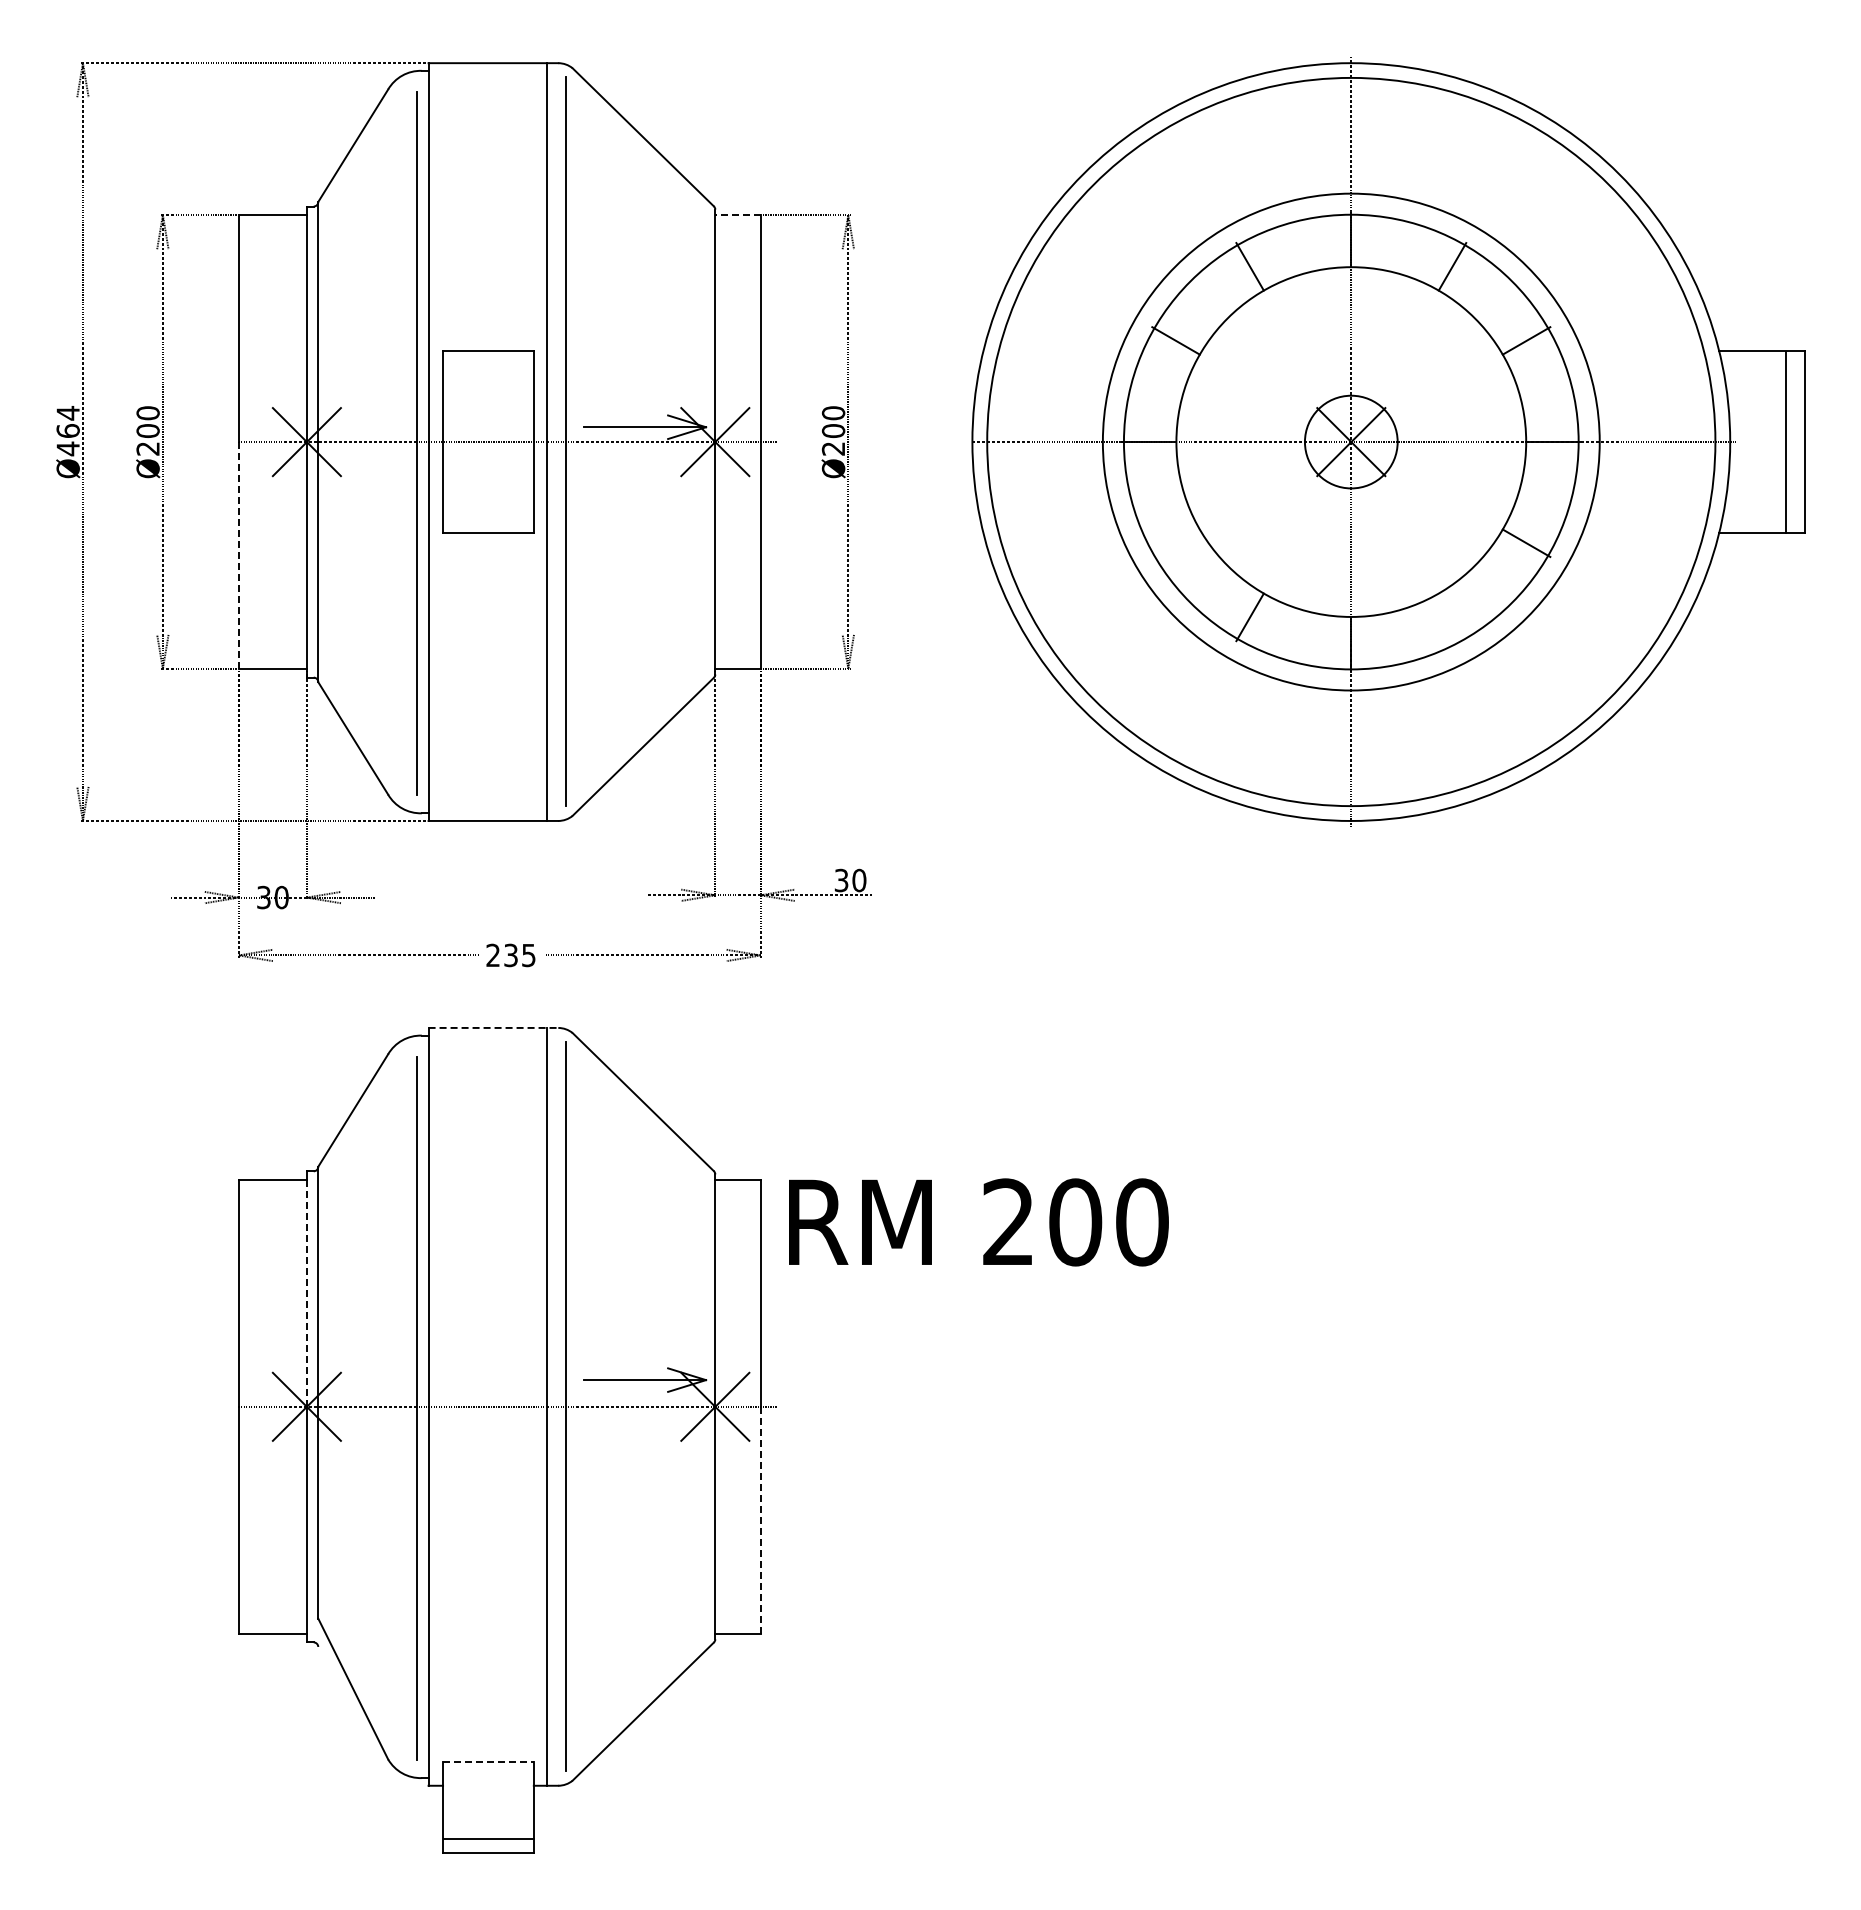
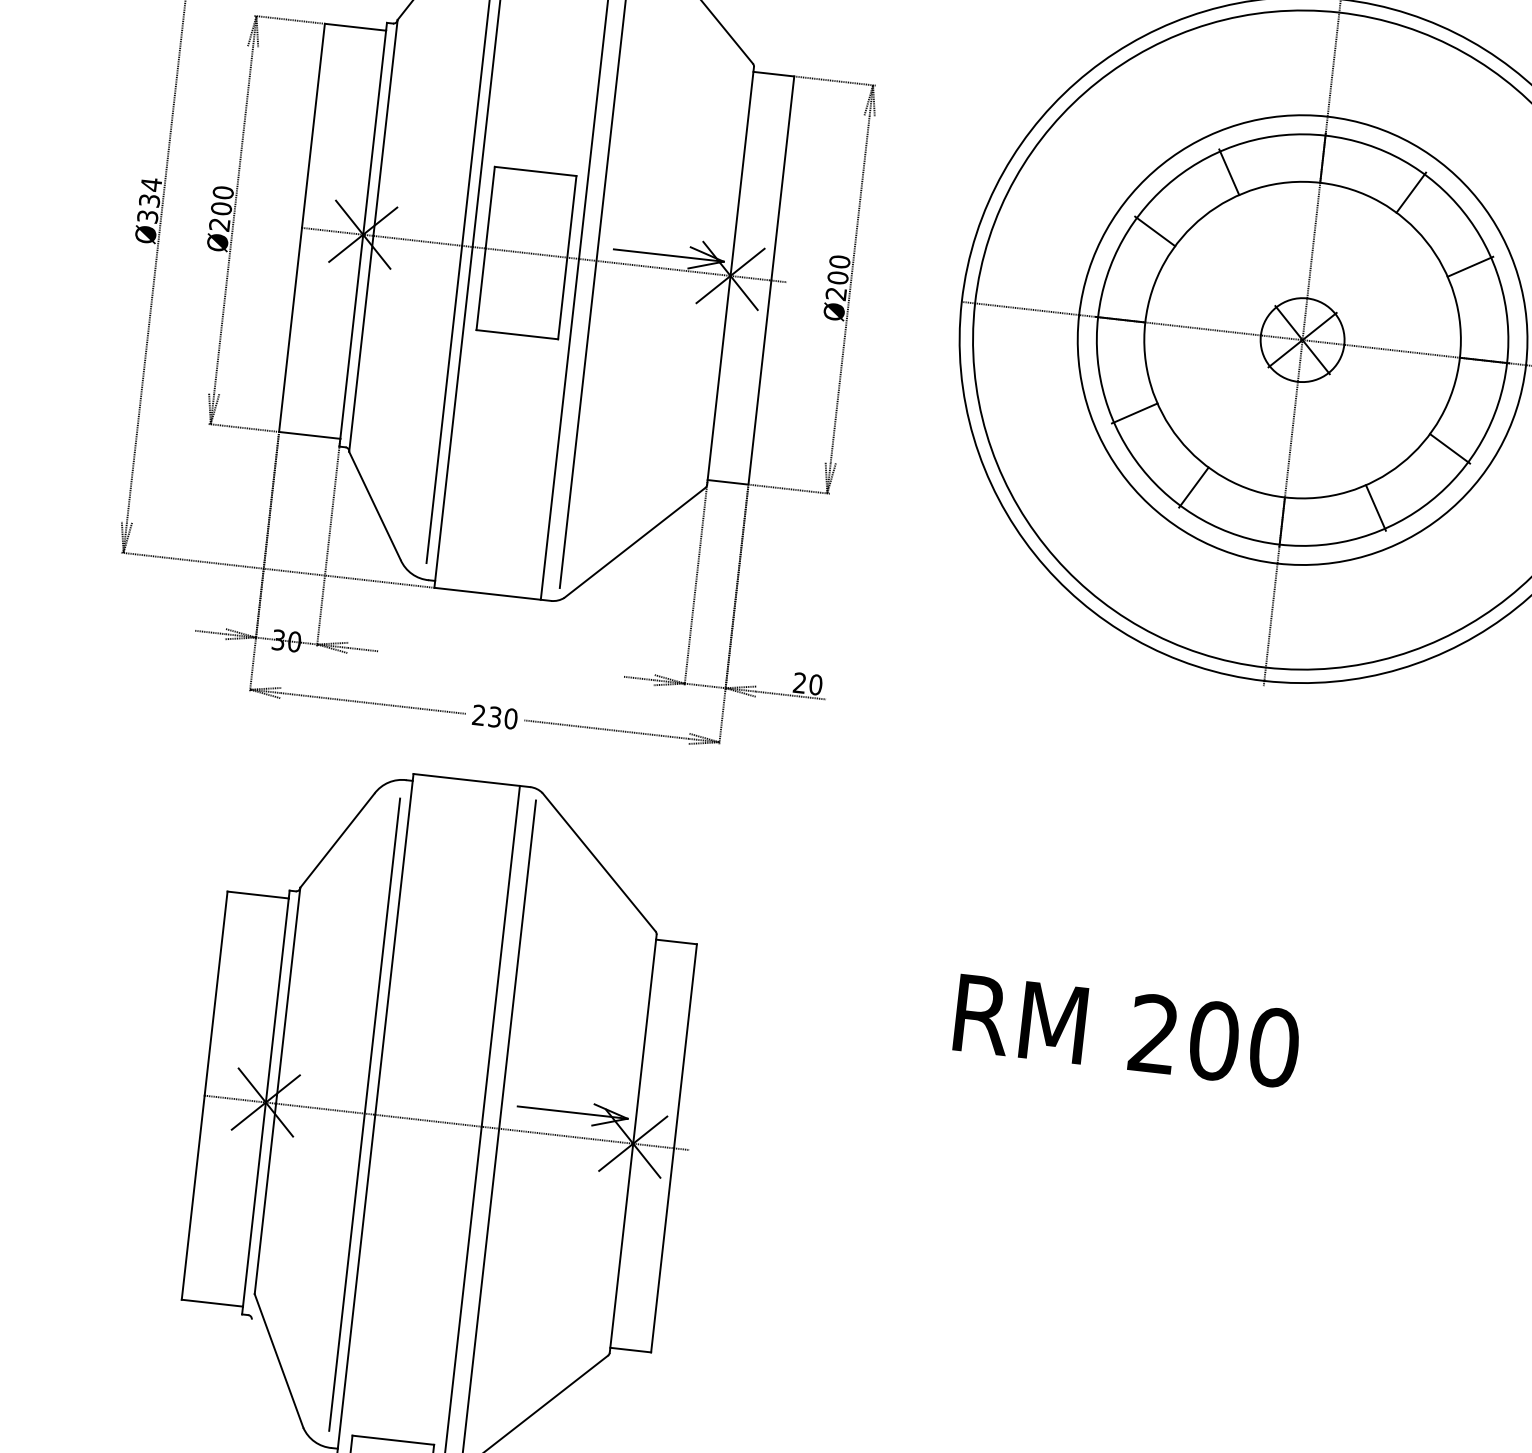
line: (738, 215) -> (774, 74), dashed -> solid
text: (67, 440) -> (148, 209), 464 -> 334
line: (1175, 543) -> (1134, 413), added
line: (238, 556) -> (290, 330), dashed -> solid
line: (1452, 617) -> (1375, 508), added
text: (841, 880) -> (799, 683), 30 -> 20
text: (528, 955) -> (510, 718), 235 -> 230
line: (493, 1027) -> (471, 780), dashed -> solid
text: (978, 1222) -> (1126, 1031), moved
line: (306, 1293) -> (276, 1000), dashed -> solid
line: (760, 1520) -> (662, 1250), dashed -> solid
line: (488, 1761) -> (393, 1439), dashed -> solid

